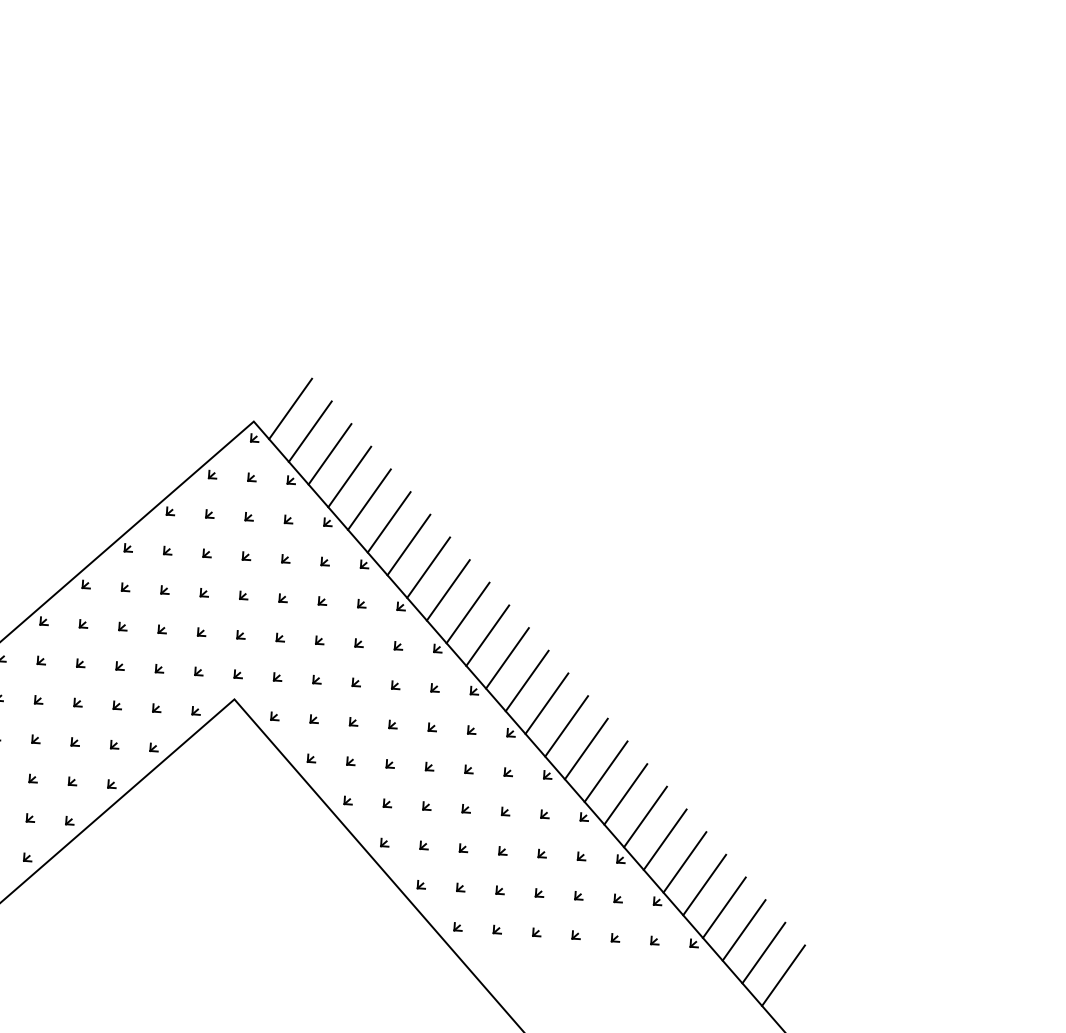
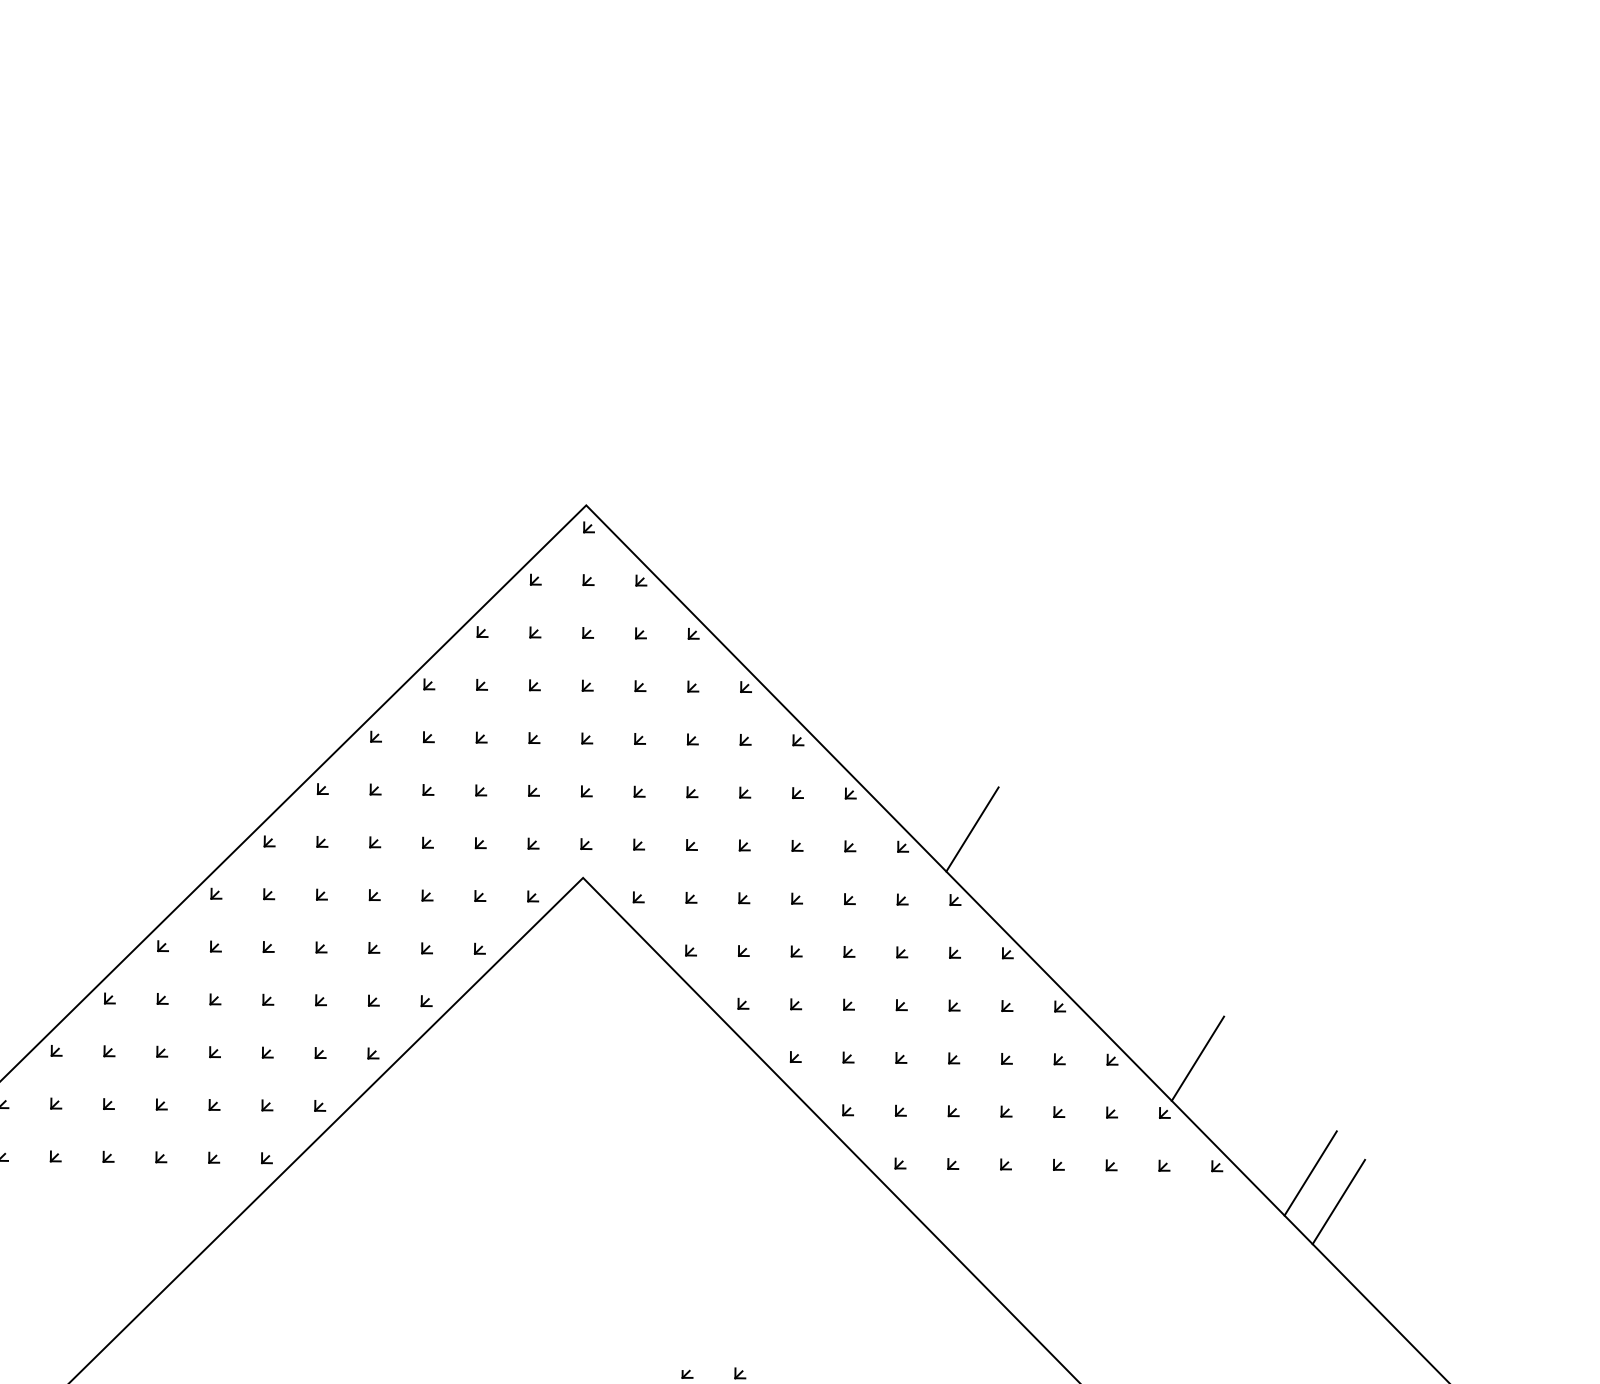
line: (290, 408) -> (634, 485), removed
line: (310, 431) -> (662, 514), removed
line: (329, 454) -> (690, 542), removed
line: (349, 476) -> (718, 571), removed
line: (369, 499) -> (746, 600), removed
line: (389, 522) -> (775, 628), removed
line: (408, 544) -> (803, 657), removed
line: (428, 567) -> (831, 686), removed
line: (448, 590) -> (859, 714), removed
line: (467, 612) -> (887, 743), removed
line: (487, 635) -> (915, 772), removed
line: (507, 658) -> (944, 800), removed
line: (546, 703) -> (1000, 858), removed
line: (566, 726) -> (1028, 886), removed
line: (585, 749) -> (1056, 915), removed
line: (606, 771) -> (1085, 943), removed
line: (625, 794) -> (1113, 972), removed
line: (645, 817) -> (1141, 1001), removed
line: (665, 839) -> (1169, 1030), removed
line: (704, 885) -> (1225, 1087), removed
line: (724, 907) -> (1254, 1115), removed
line: (744, 930) -> (1282, 1144), removed

